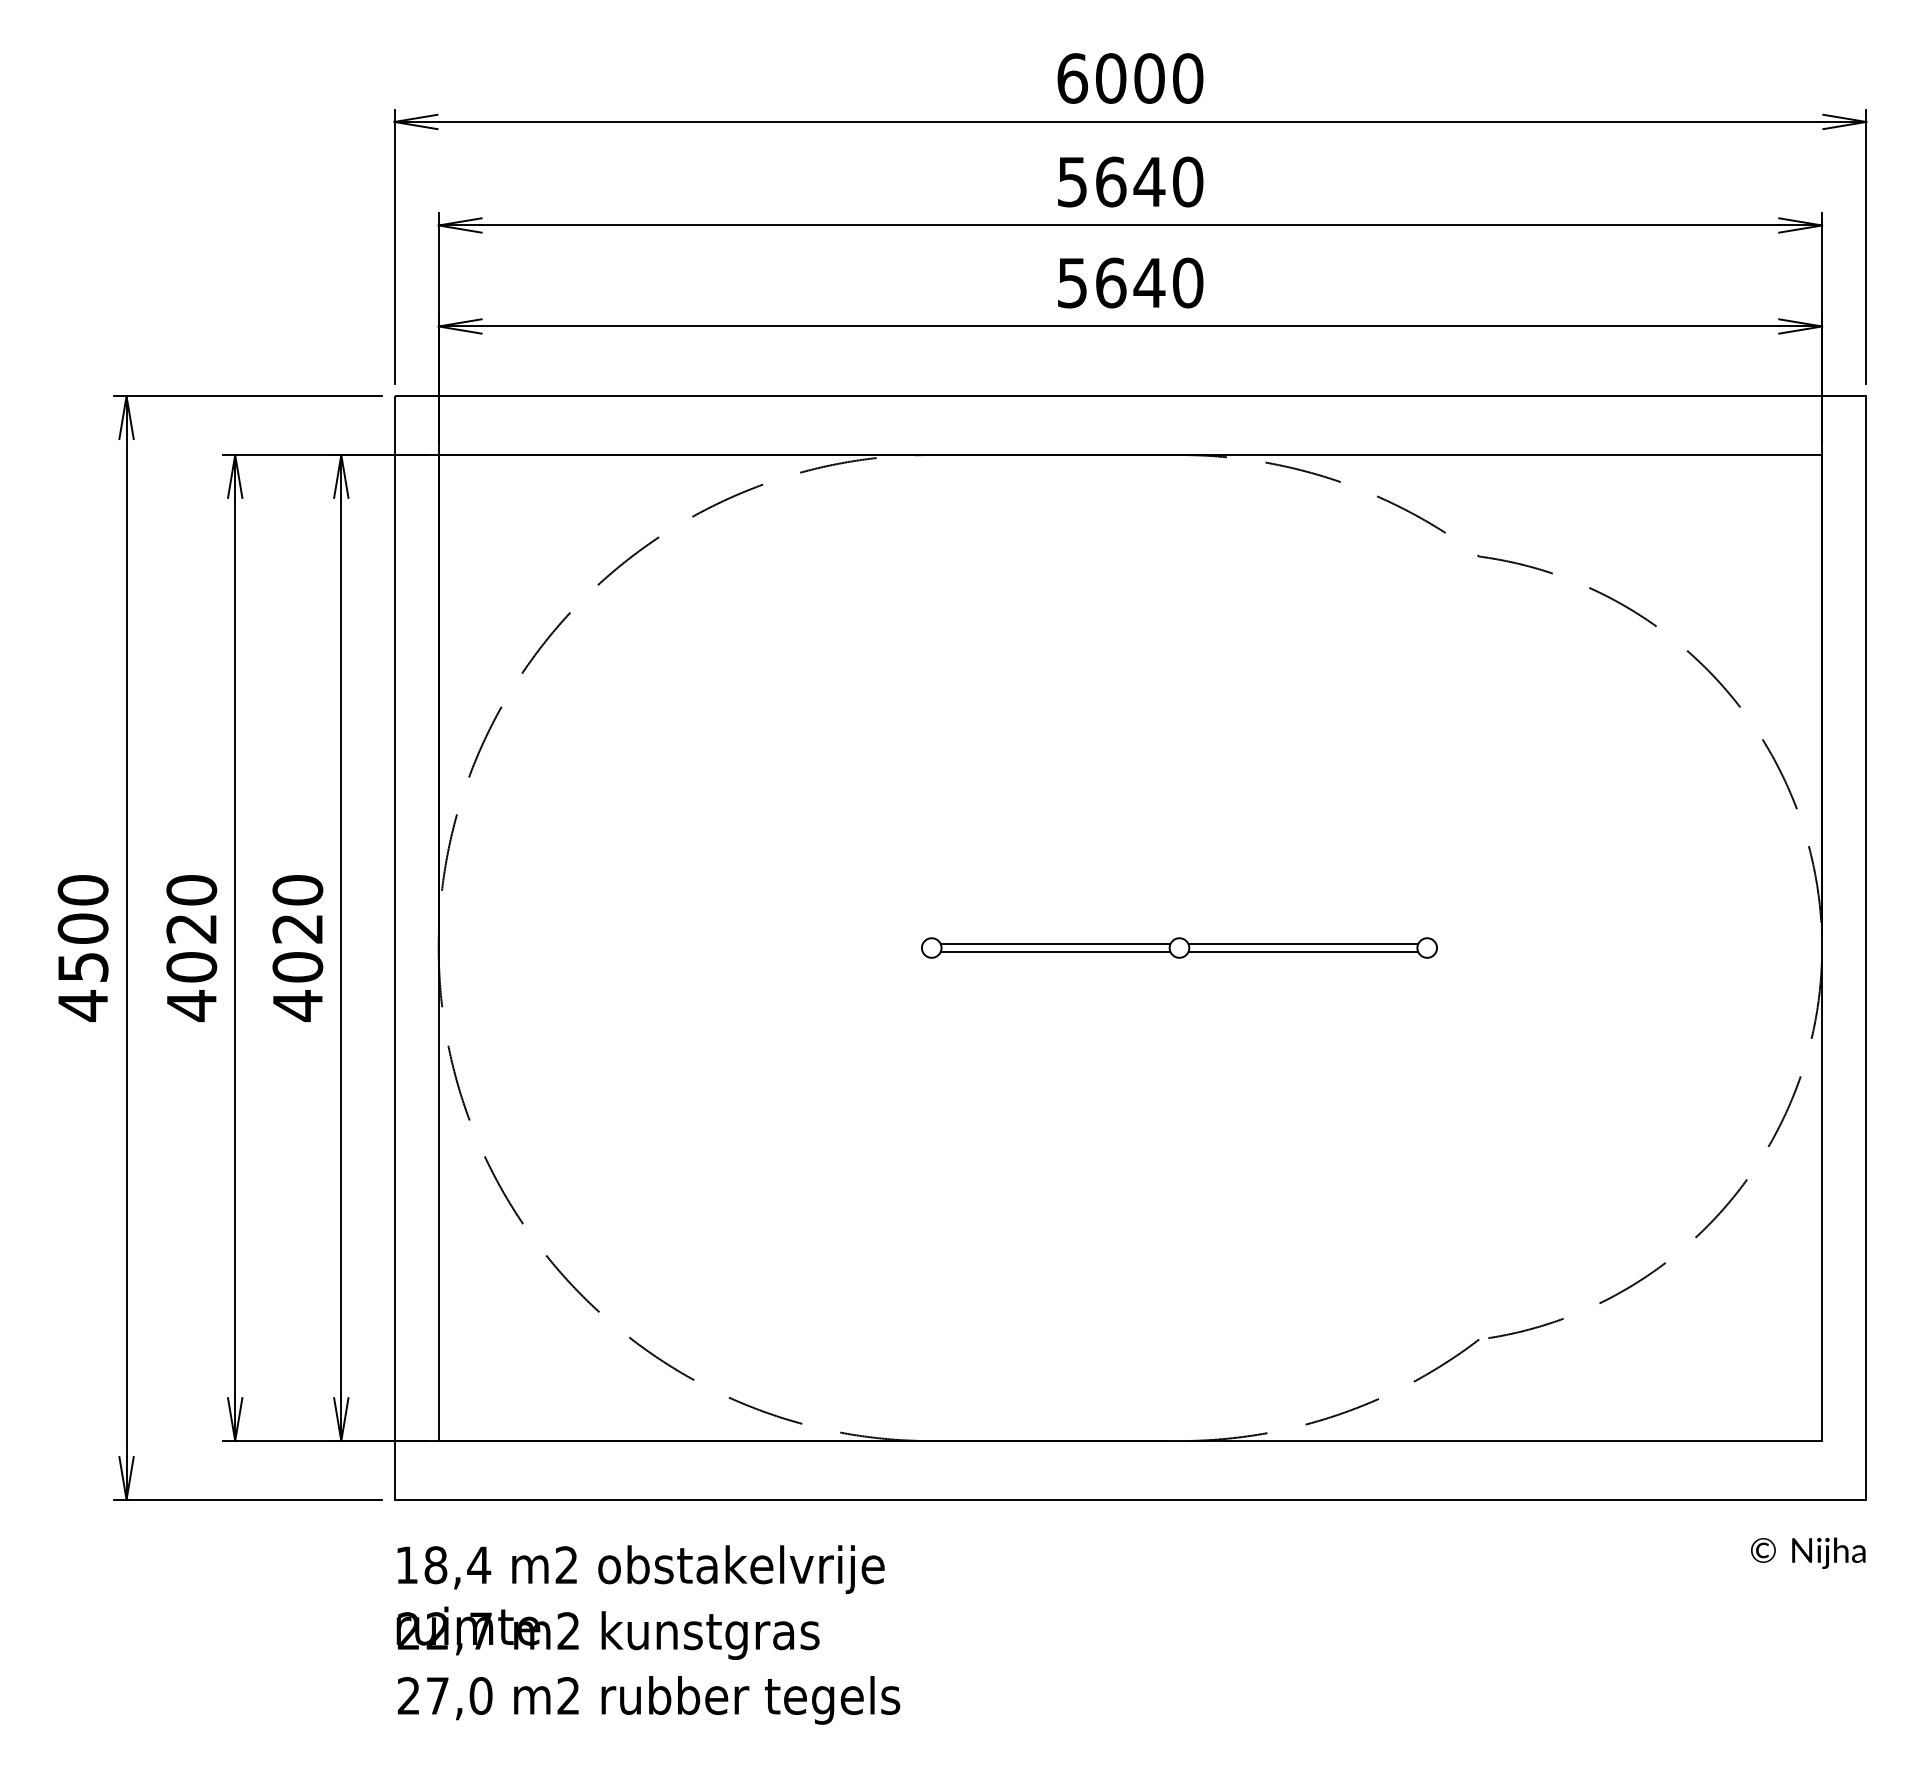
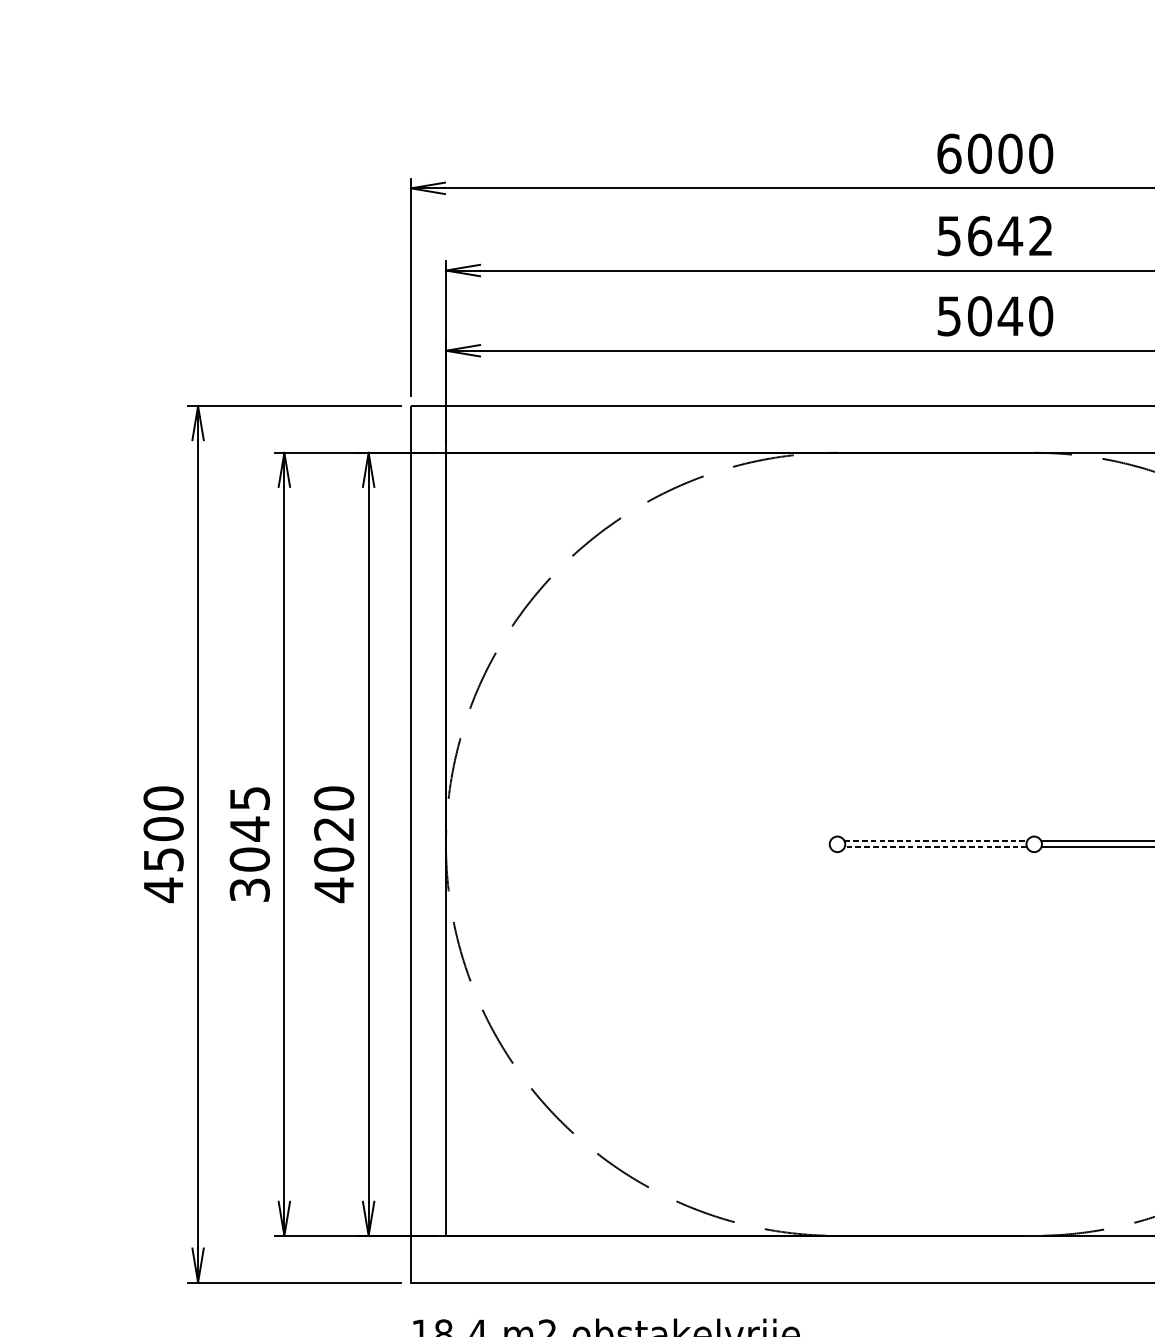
text: (1188, 181) -> (1041, 235), 5640 -> 5642
text: (1111, 282) -> (980, 315), 5640 -> 5040
line: (1055, 944) -> (935, 841), solid -> dashed
text: (191, 948) -> (249, 844), 4020 -> 3045
line: (1055, 951) -> (935, 847), solid -> dashed

